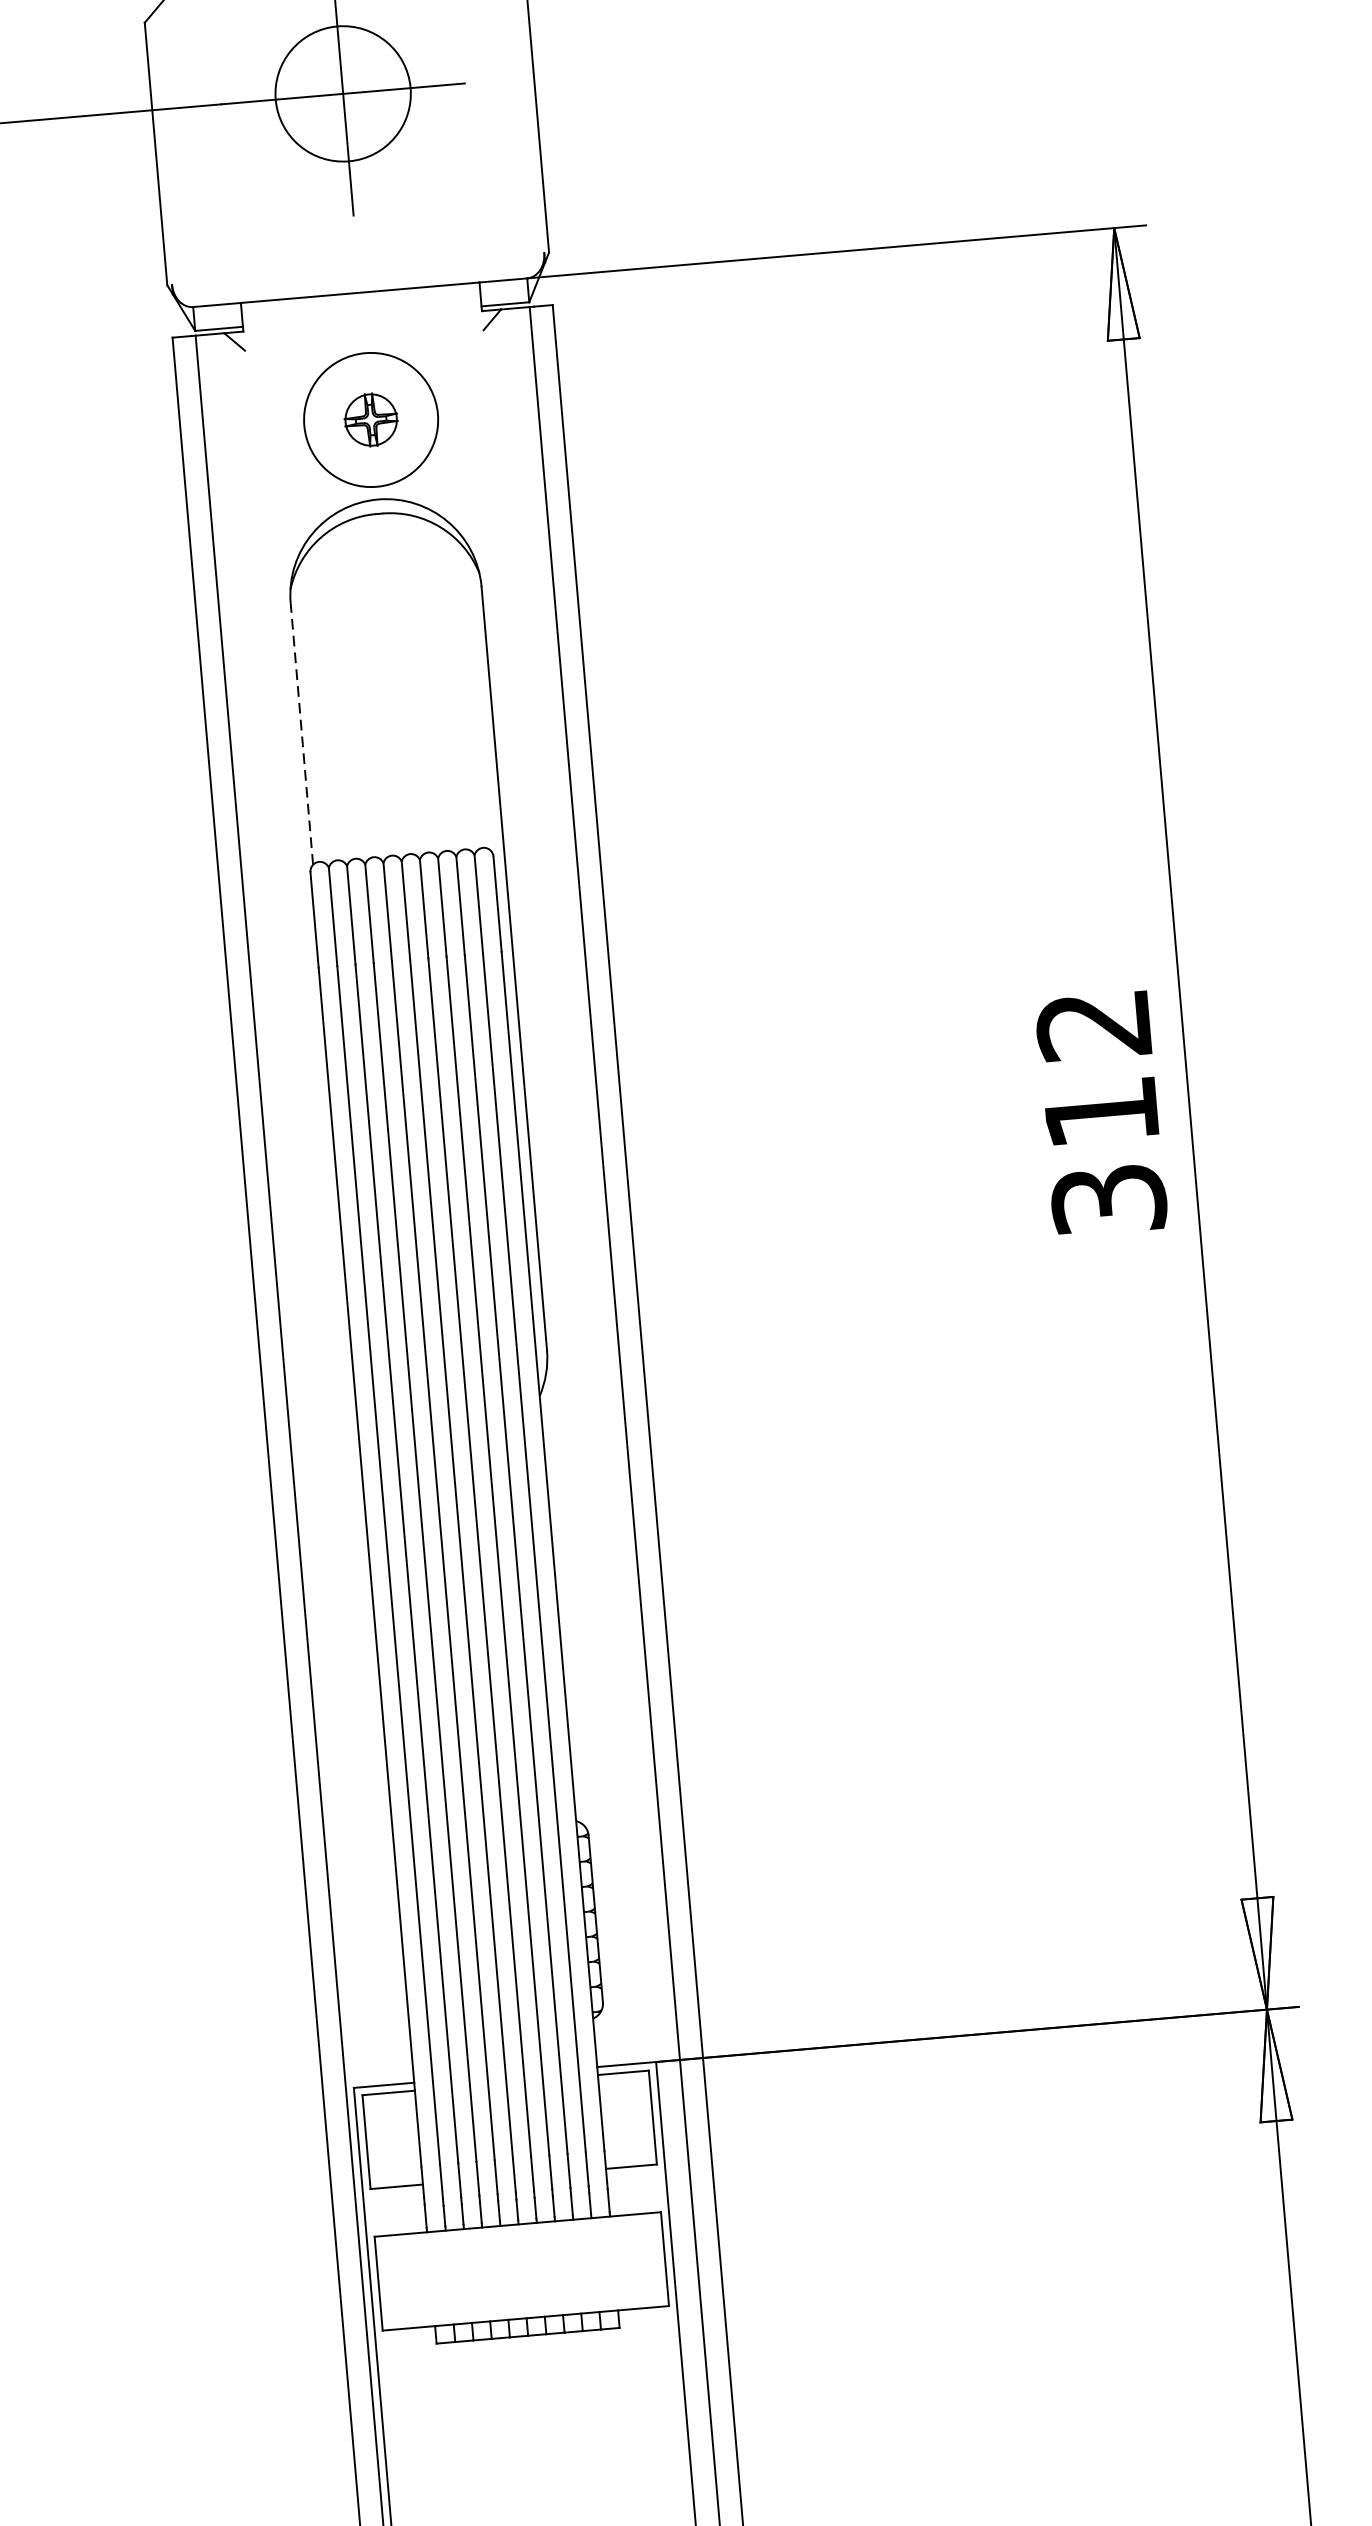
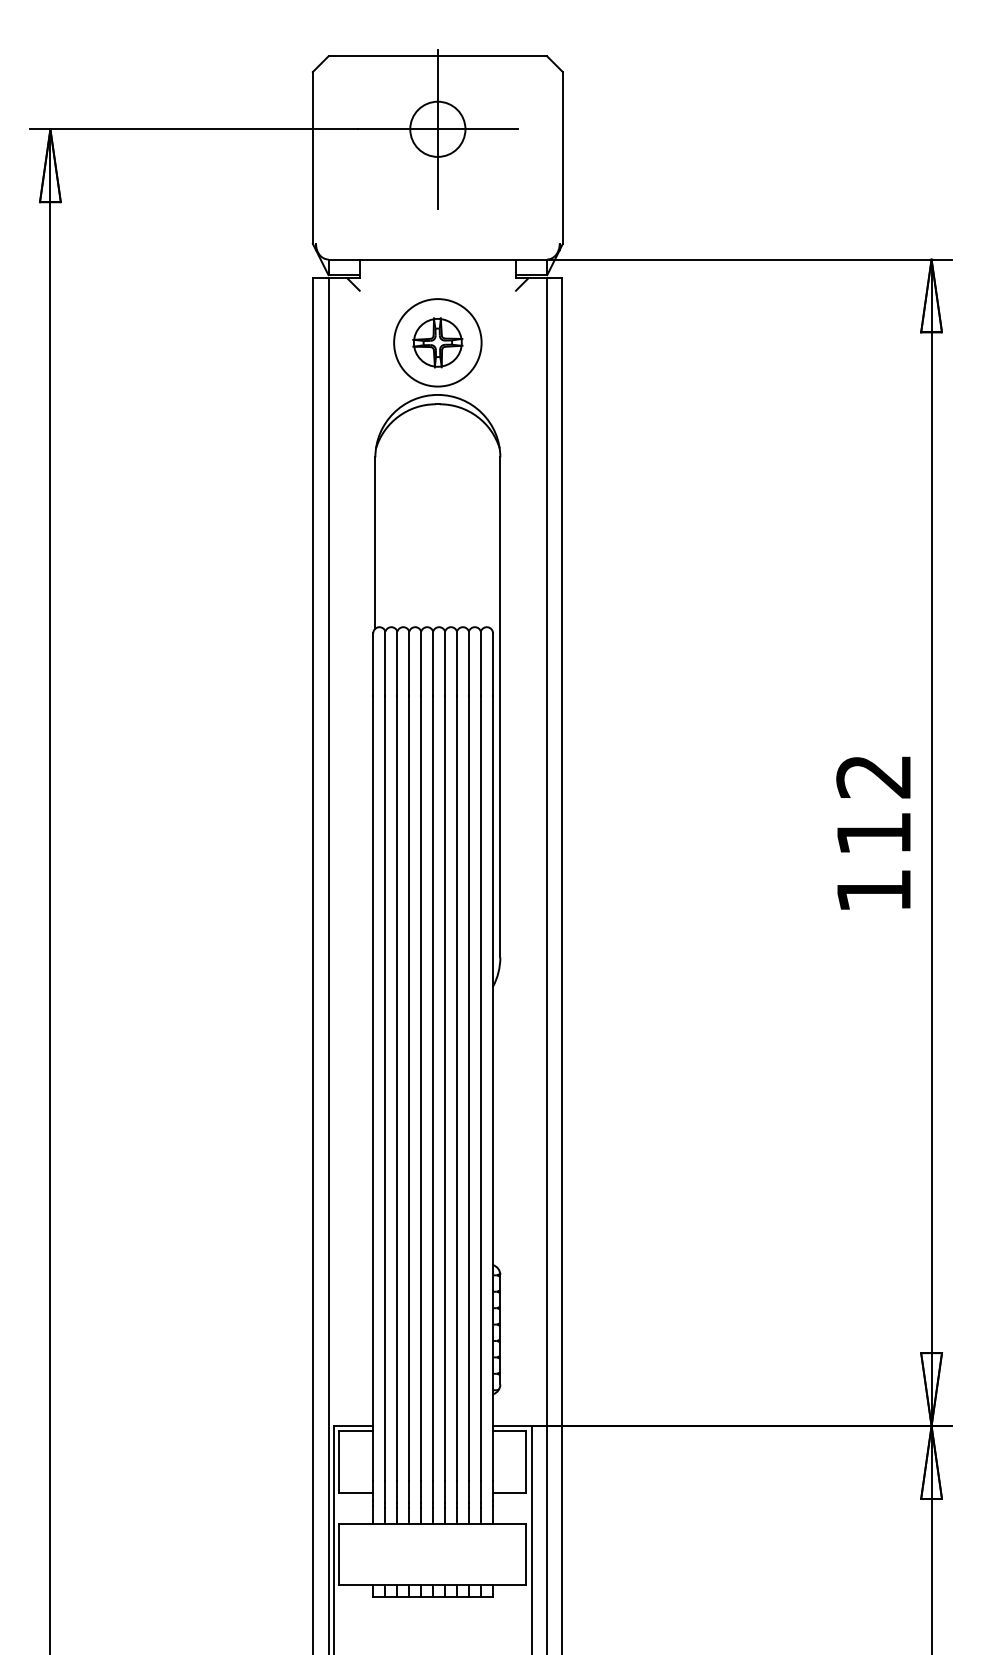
circle: (342, 92) -> (437, 128), size x0.62
part: (370, 419) -> (437, 342), size x1.43
line: (302, 734) -> (375, 543), dashed -> solid
text: (1108, 1199) -> (873, 890), 312 -> 112

